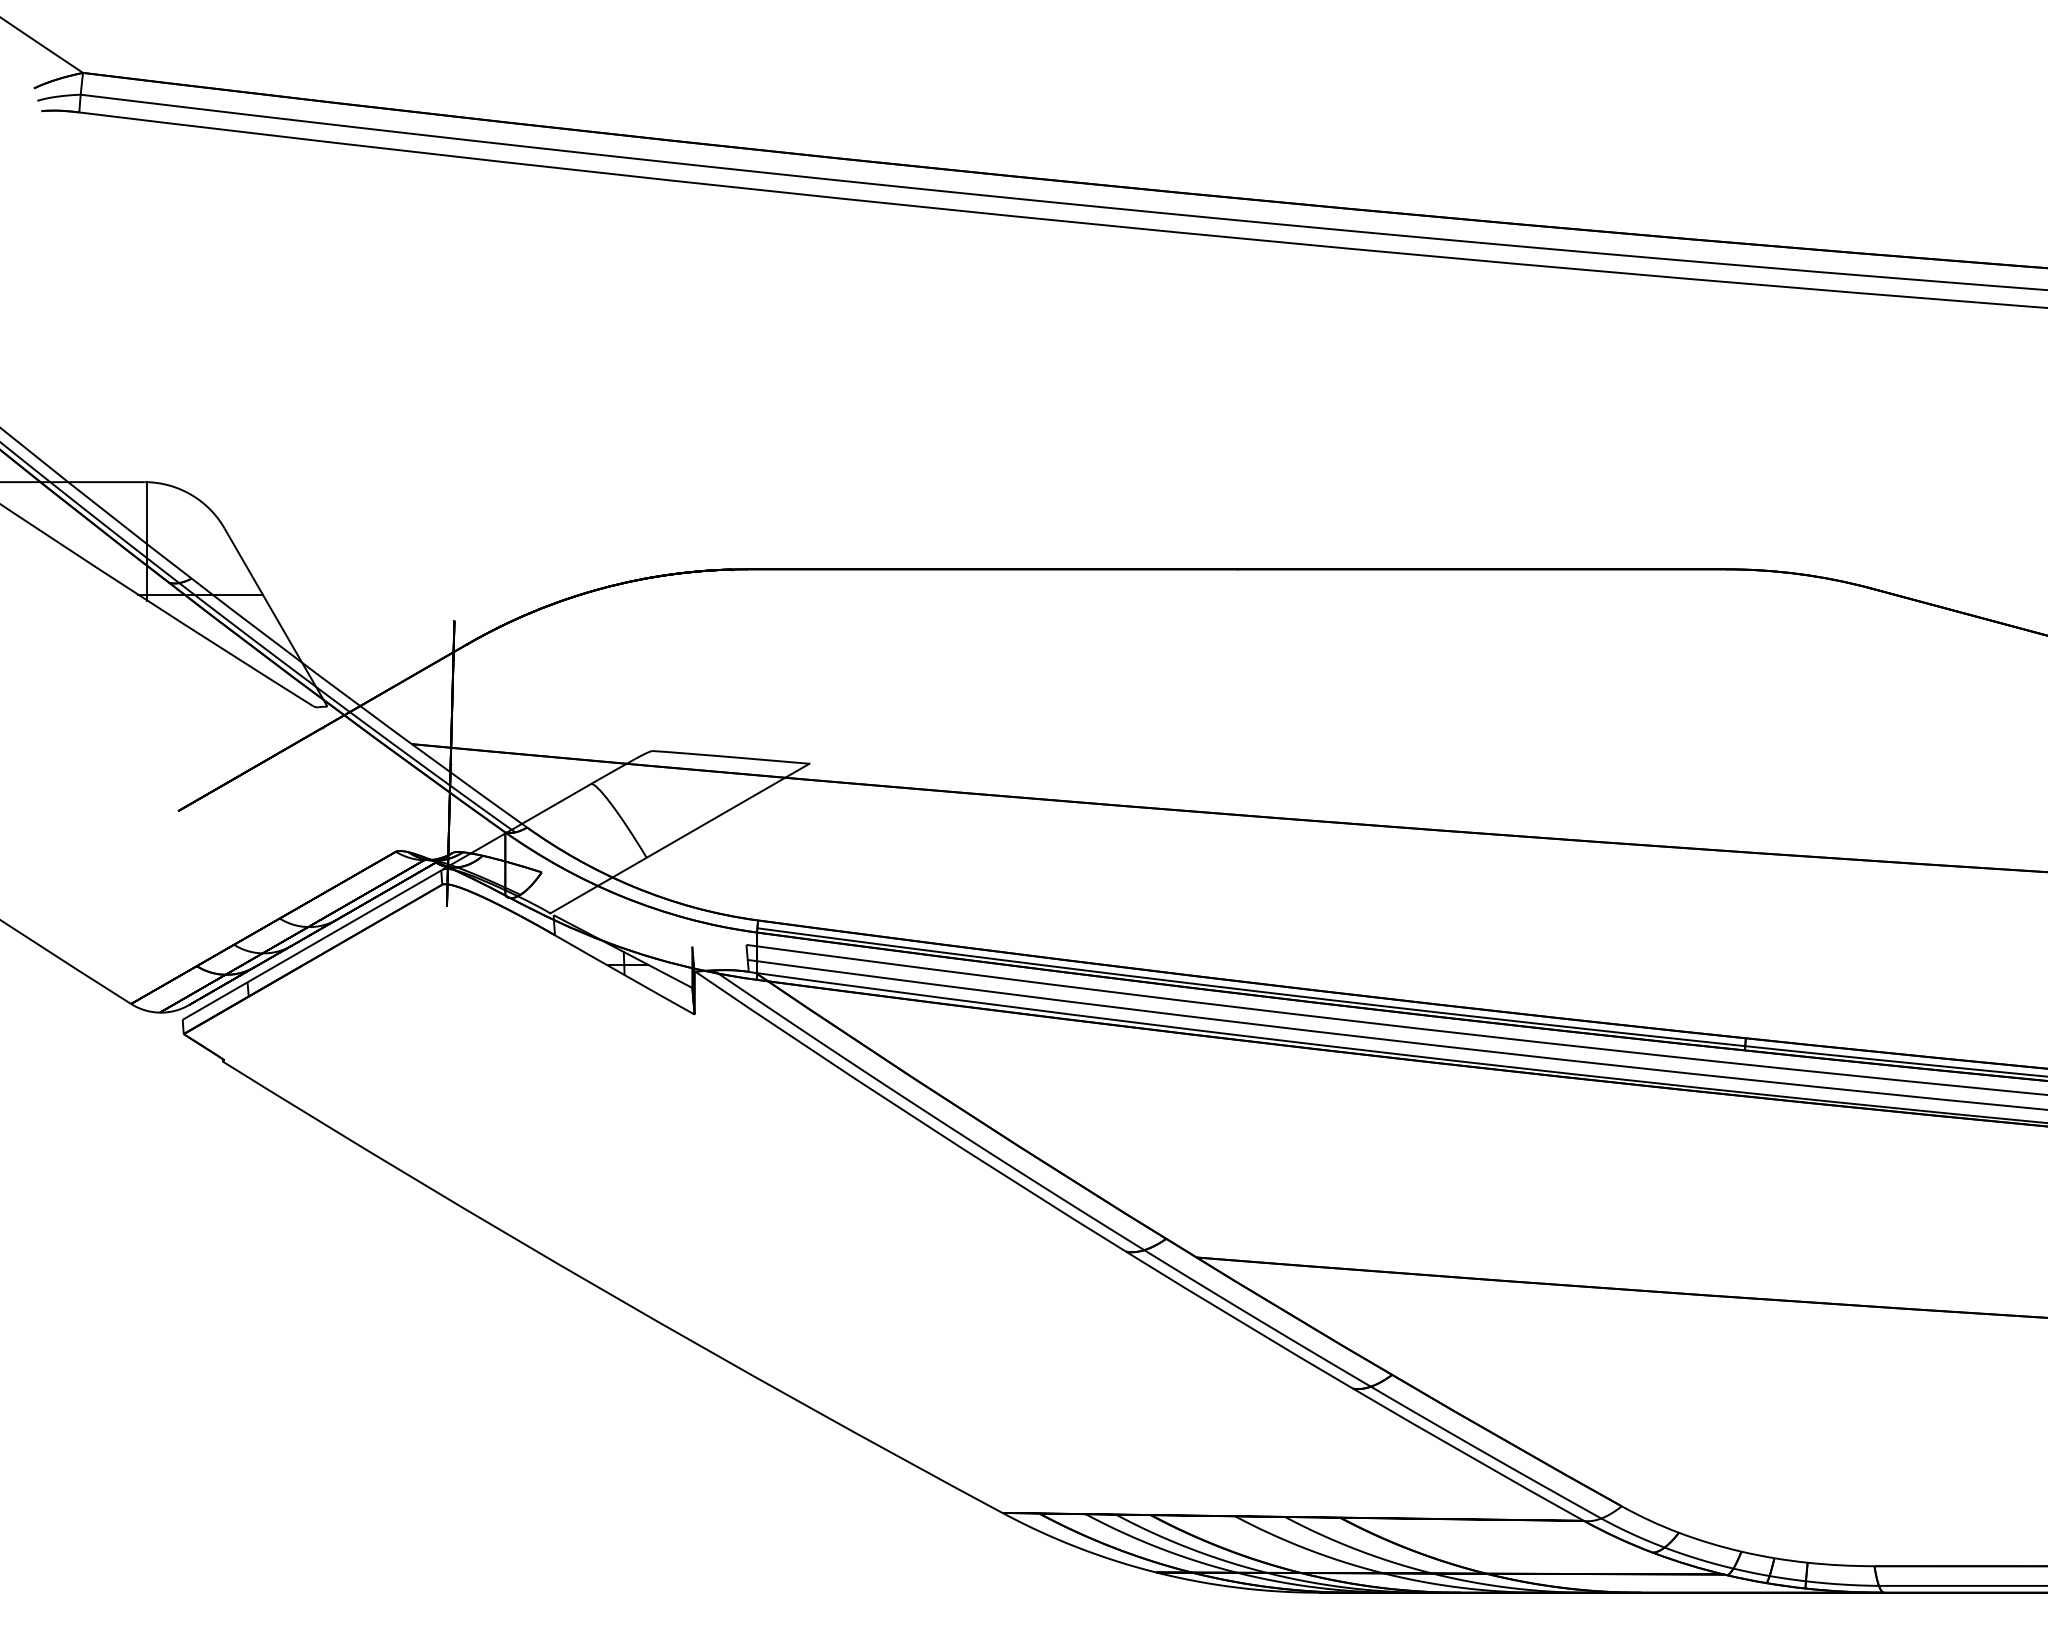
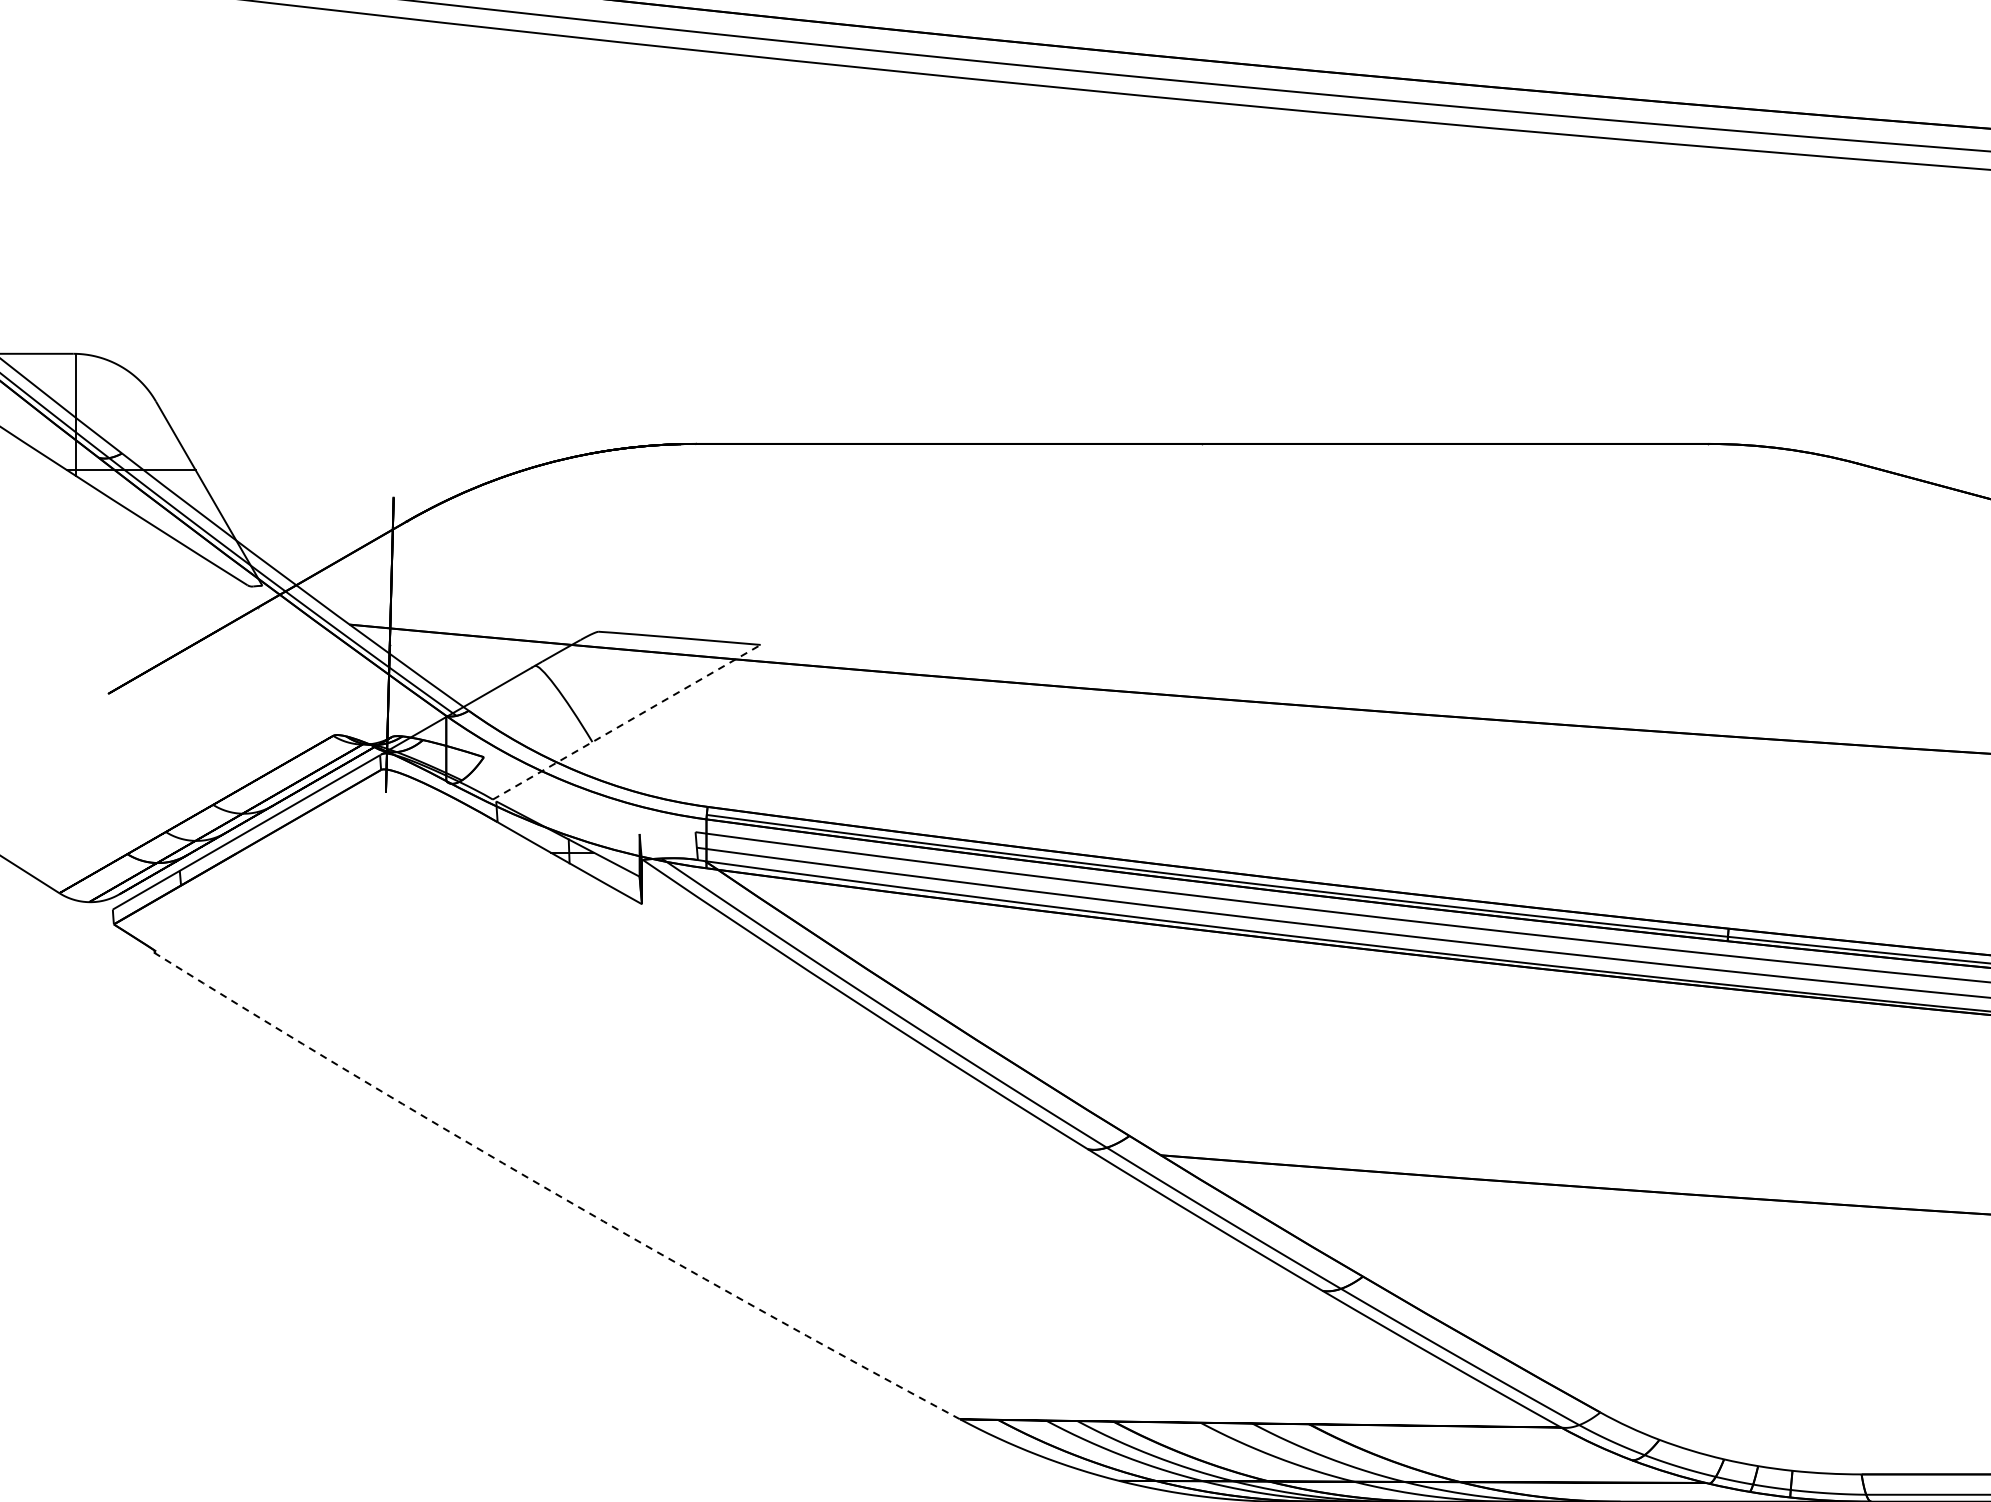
line: (679, 838) -> (626, 722), solid -> dashed
arc: (608, 1293) -> (552, 1192), solid -> dashed

